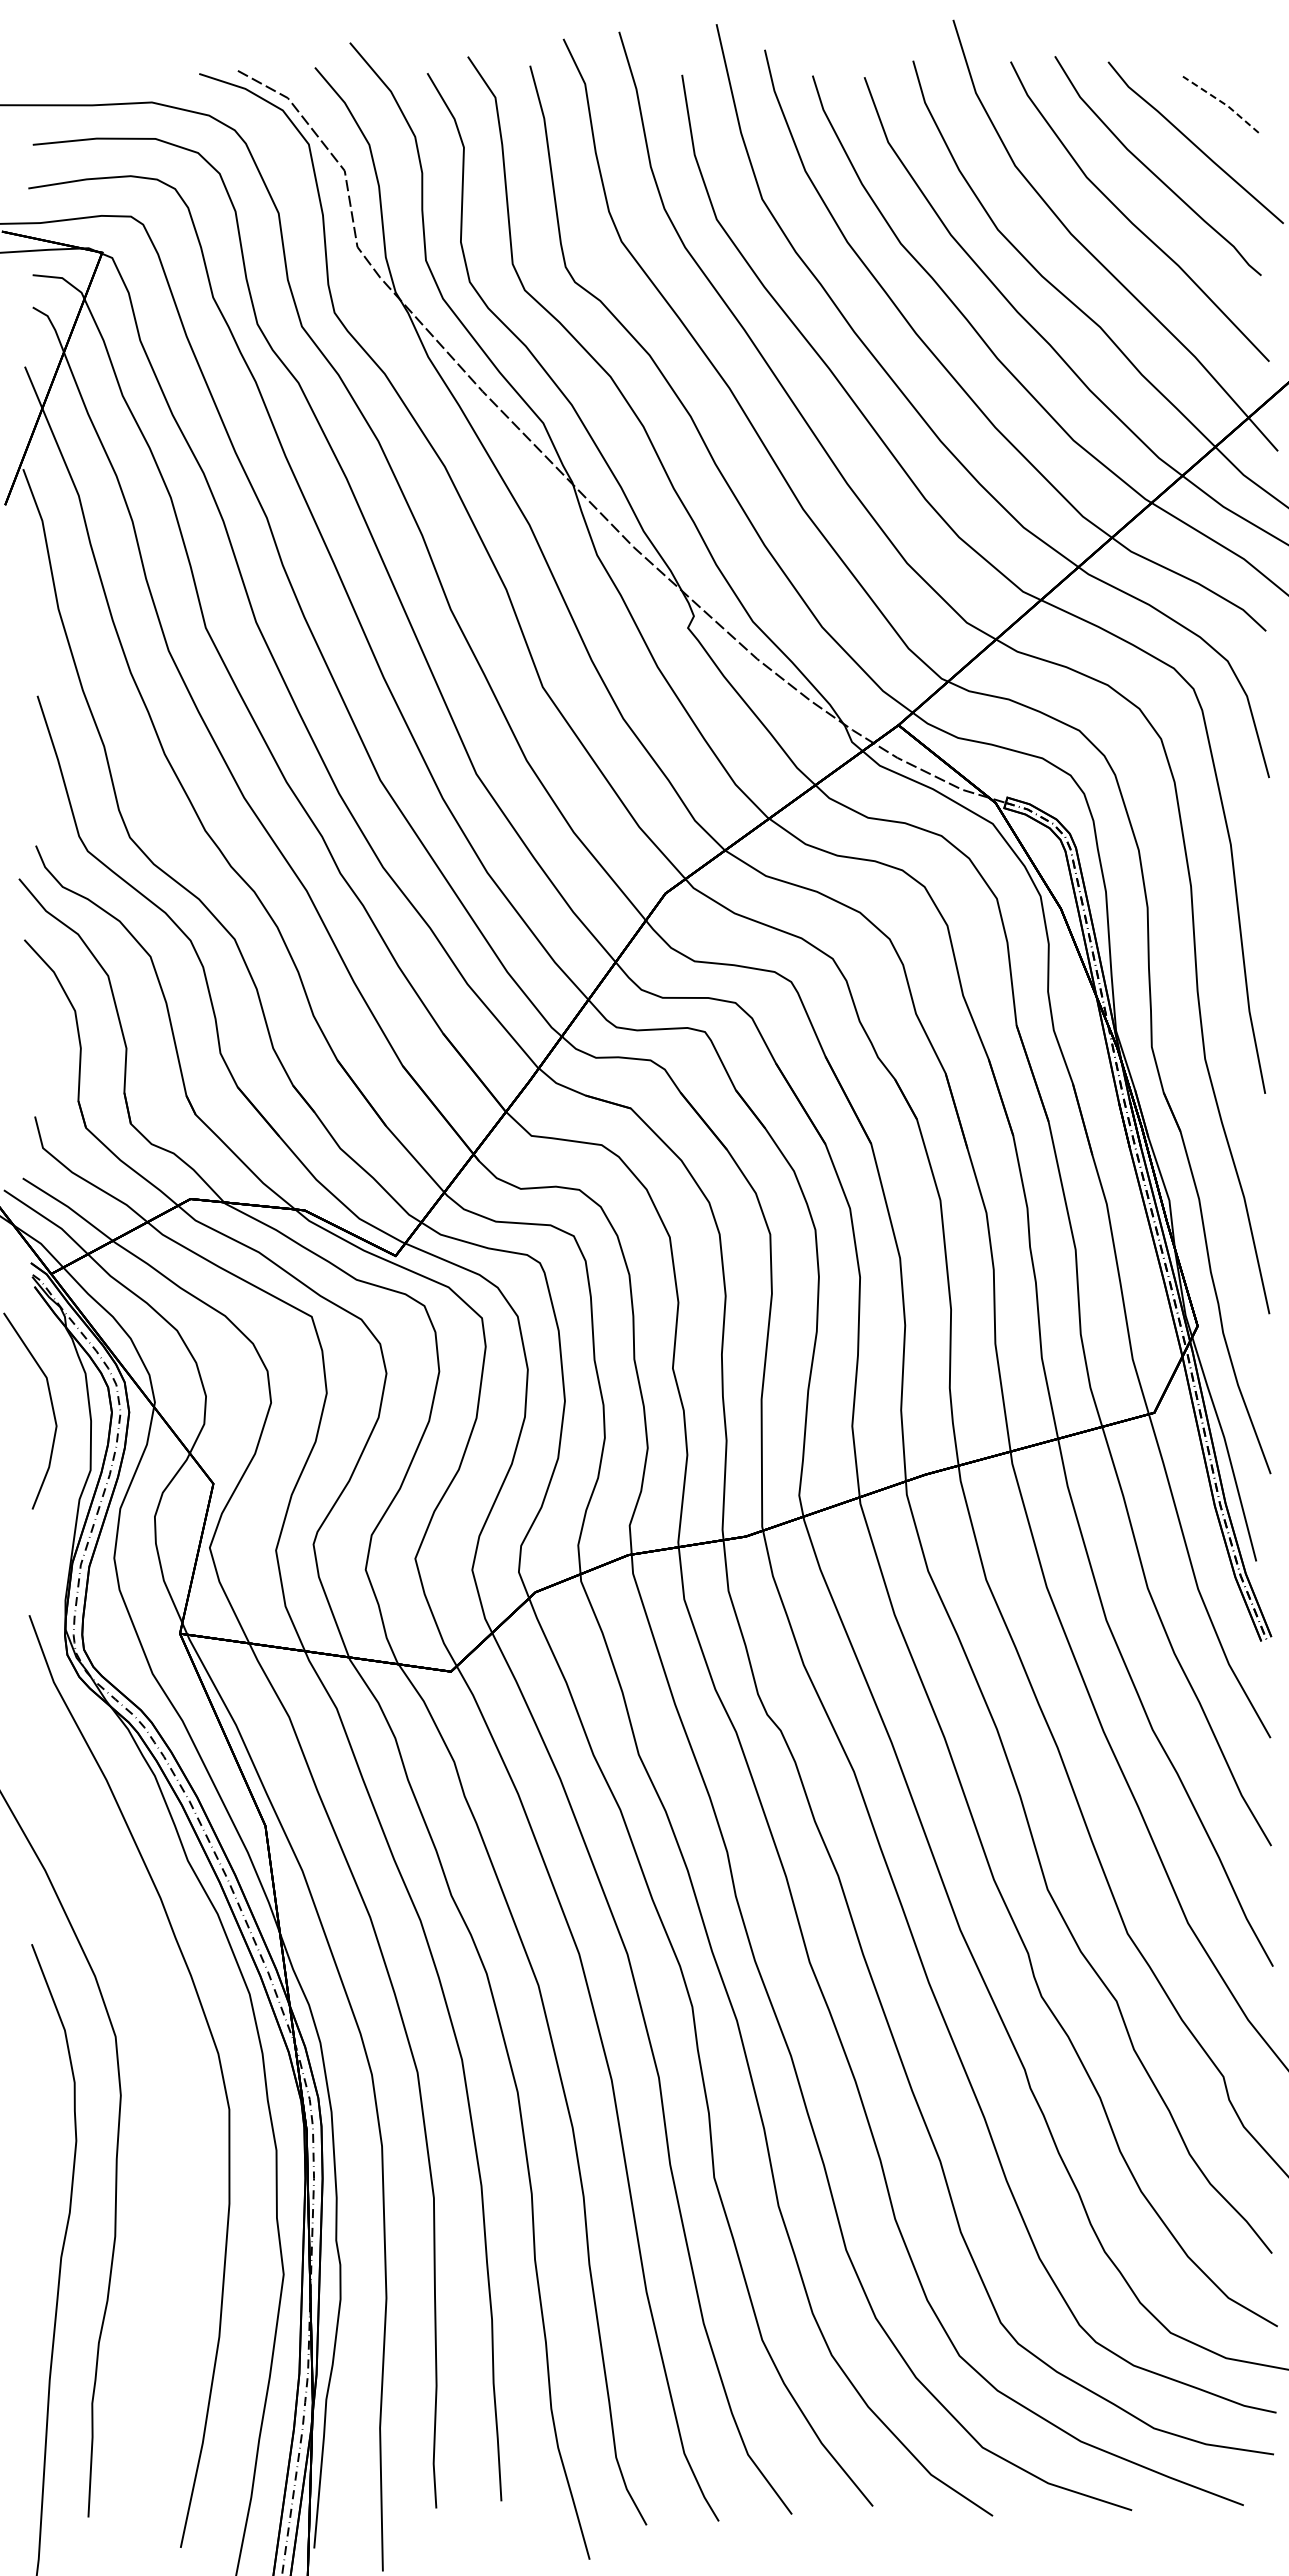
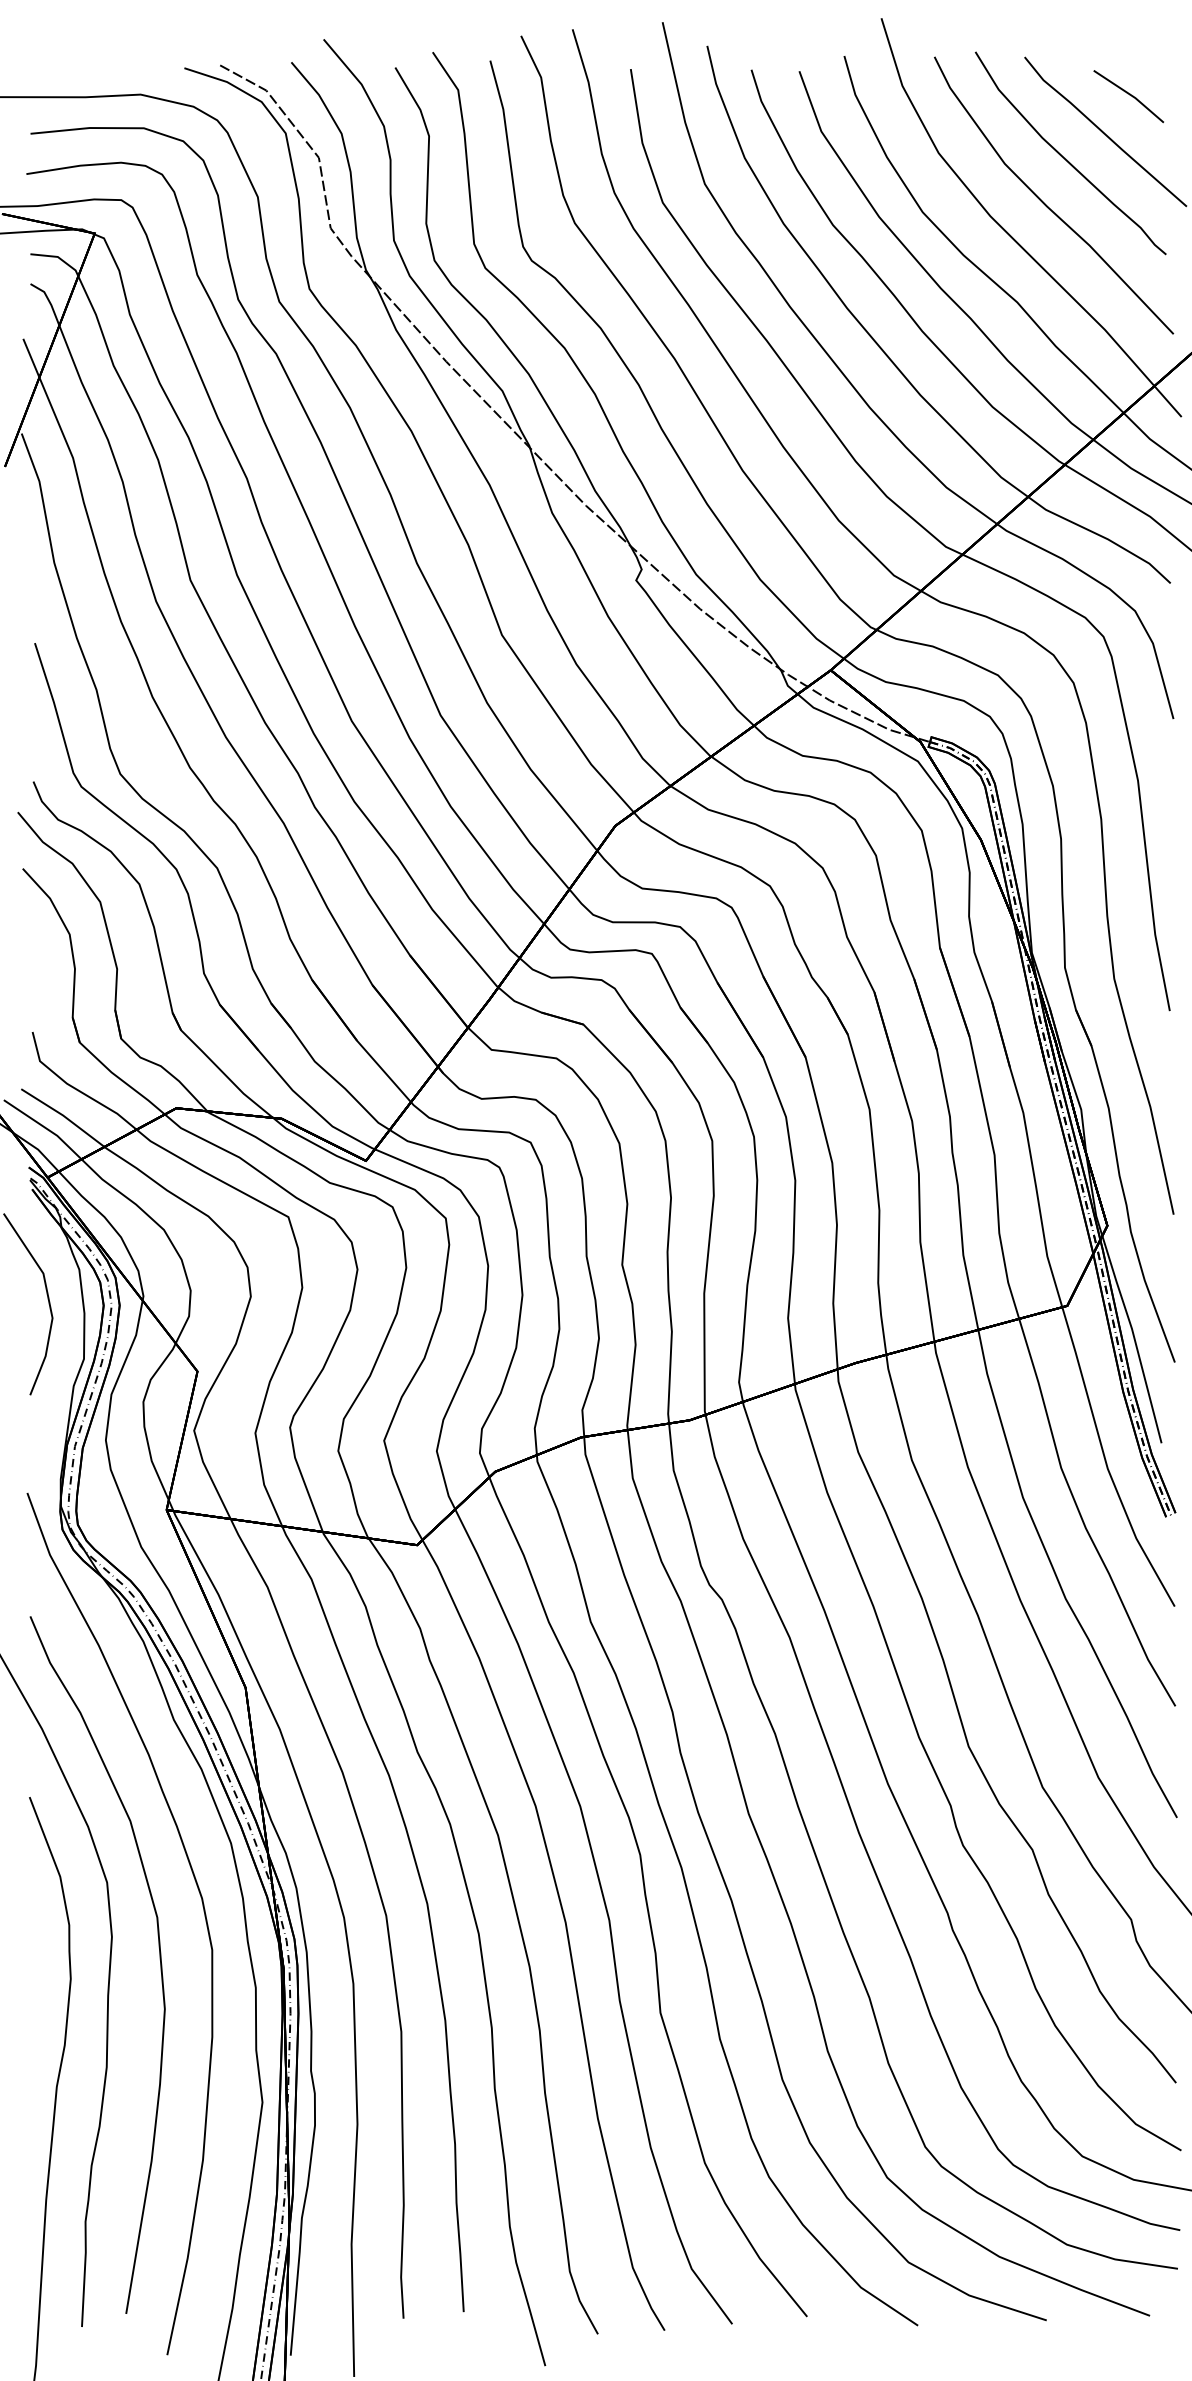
line: (1223, 102) -> (1131, 94), dashed -> solid
curve: (172, 2121) -> (159, 1960), added

